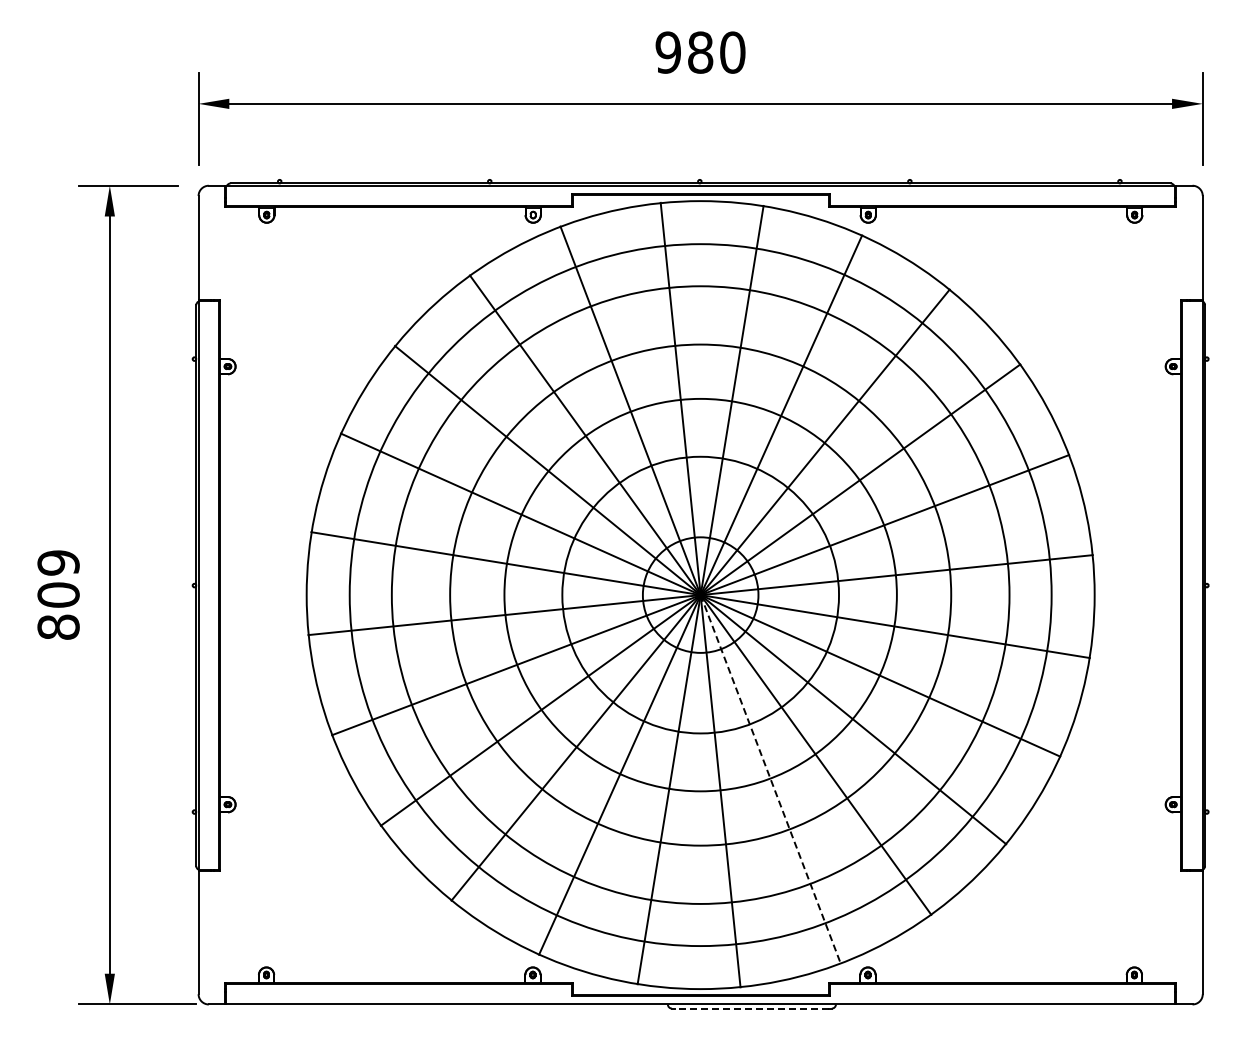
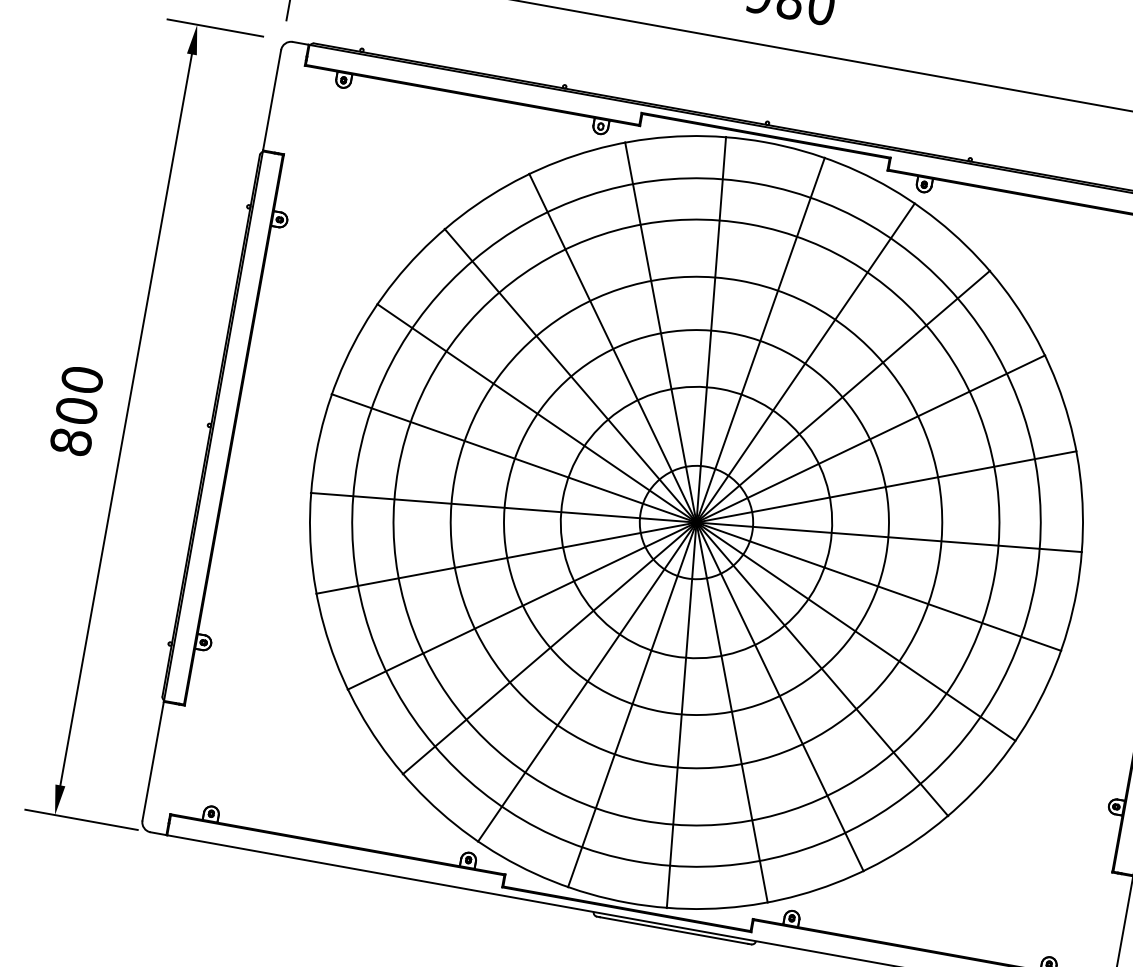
text: (58, 562) -> (82, 379), 809 -> 800
line: (770, 779) -> (731, 712), dashed -> solid
line: (751, 1008) -> (673, 930), dashed -> solid

